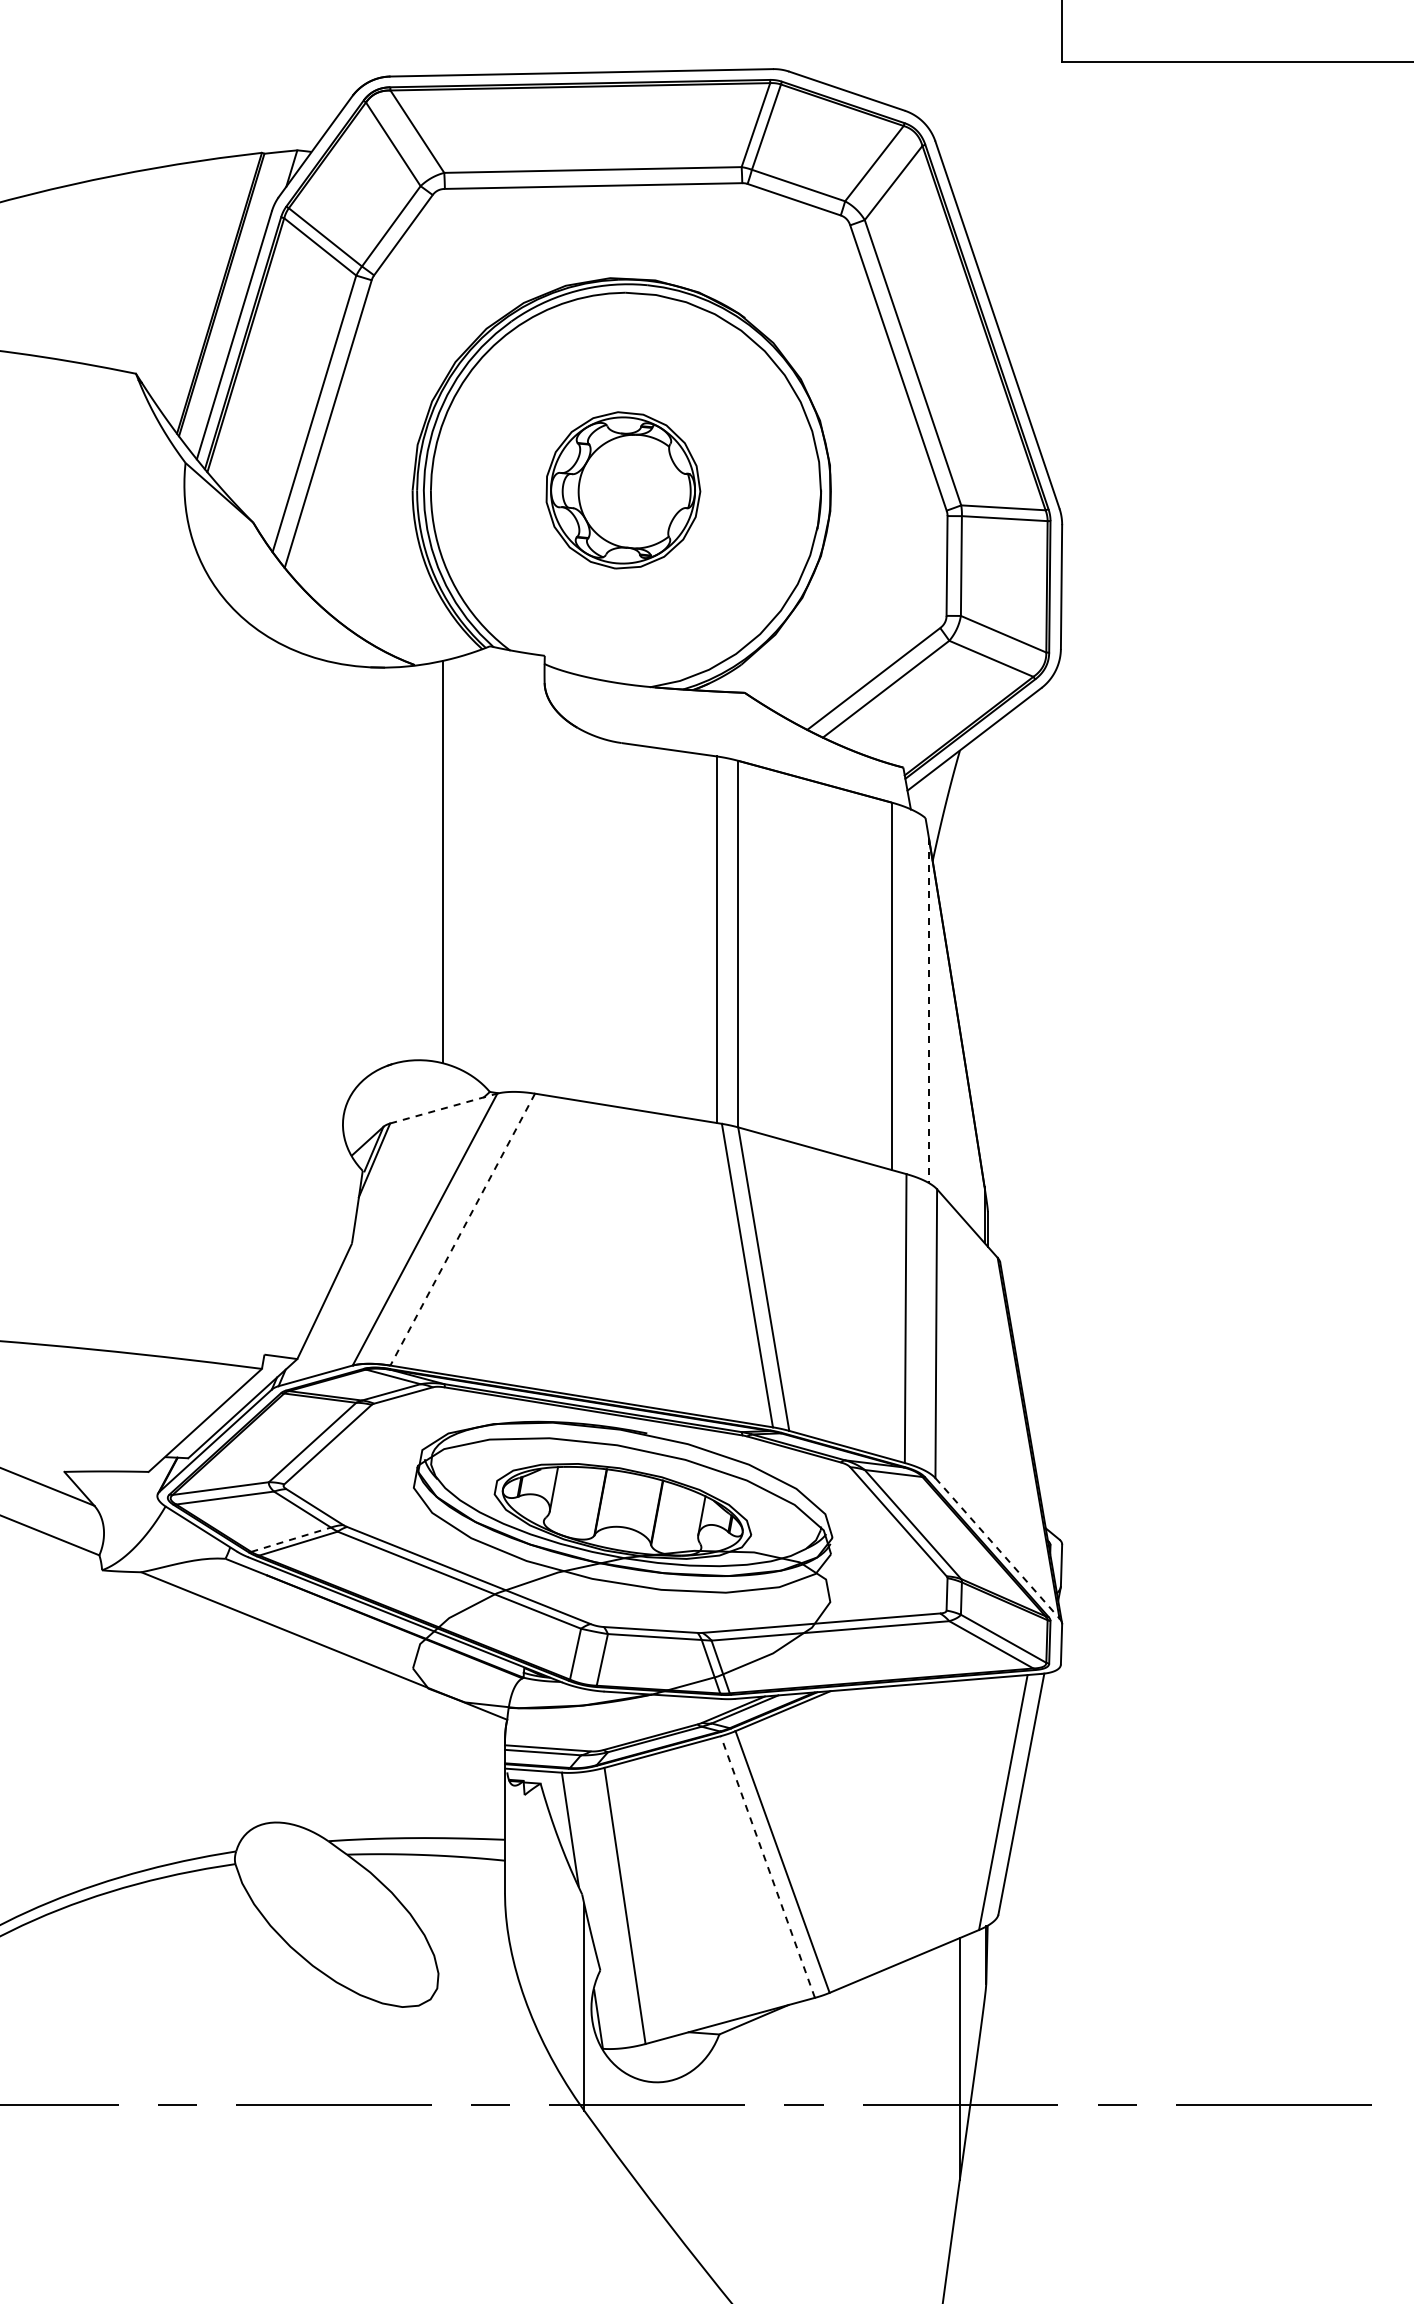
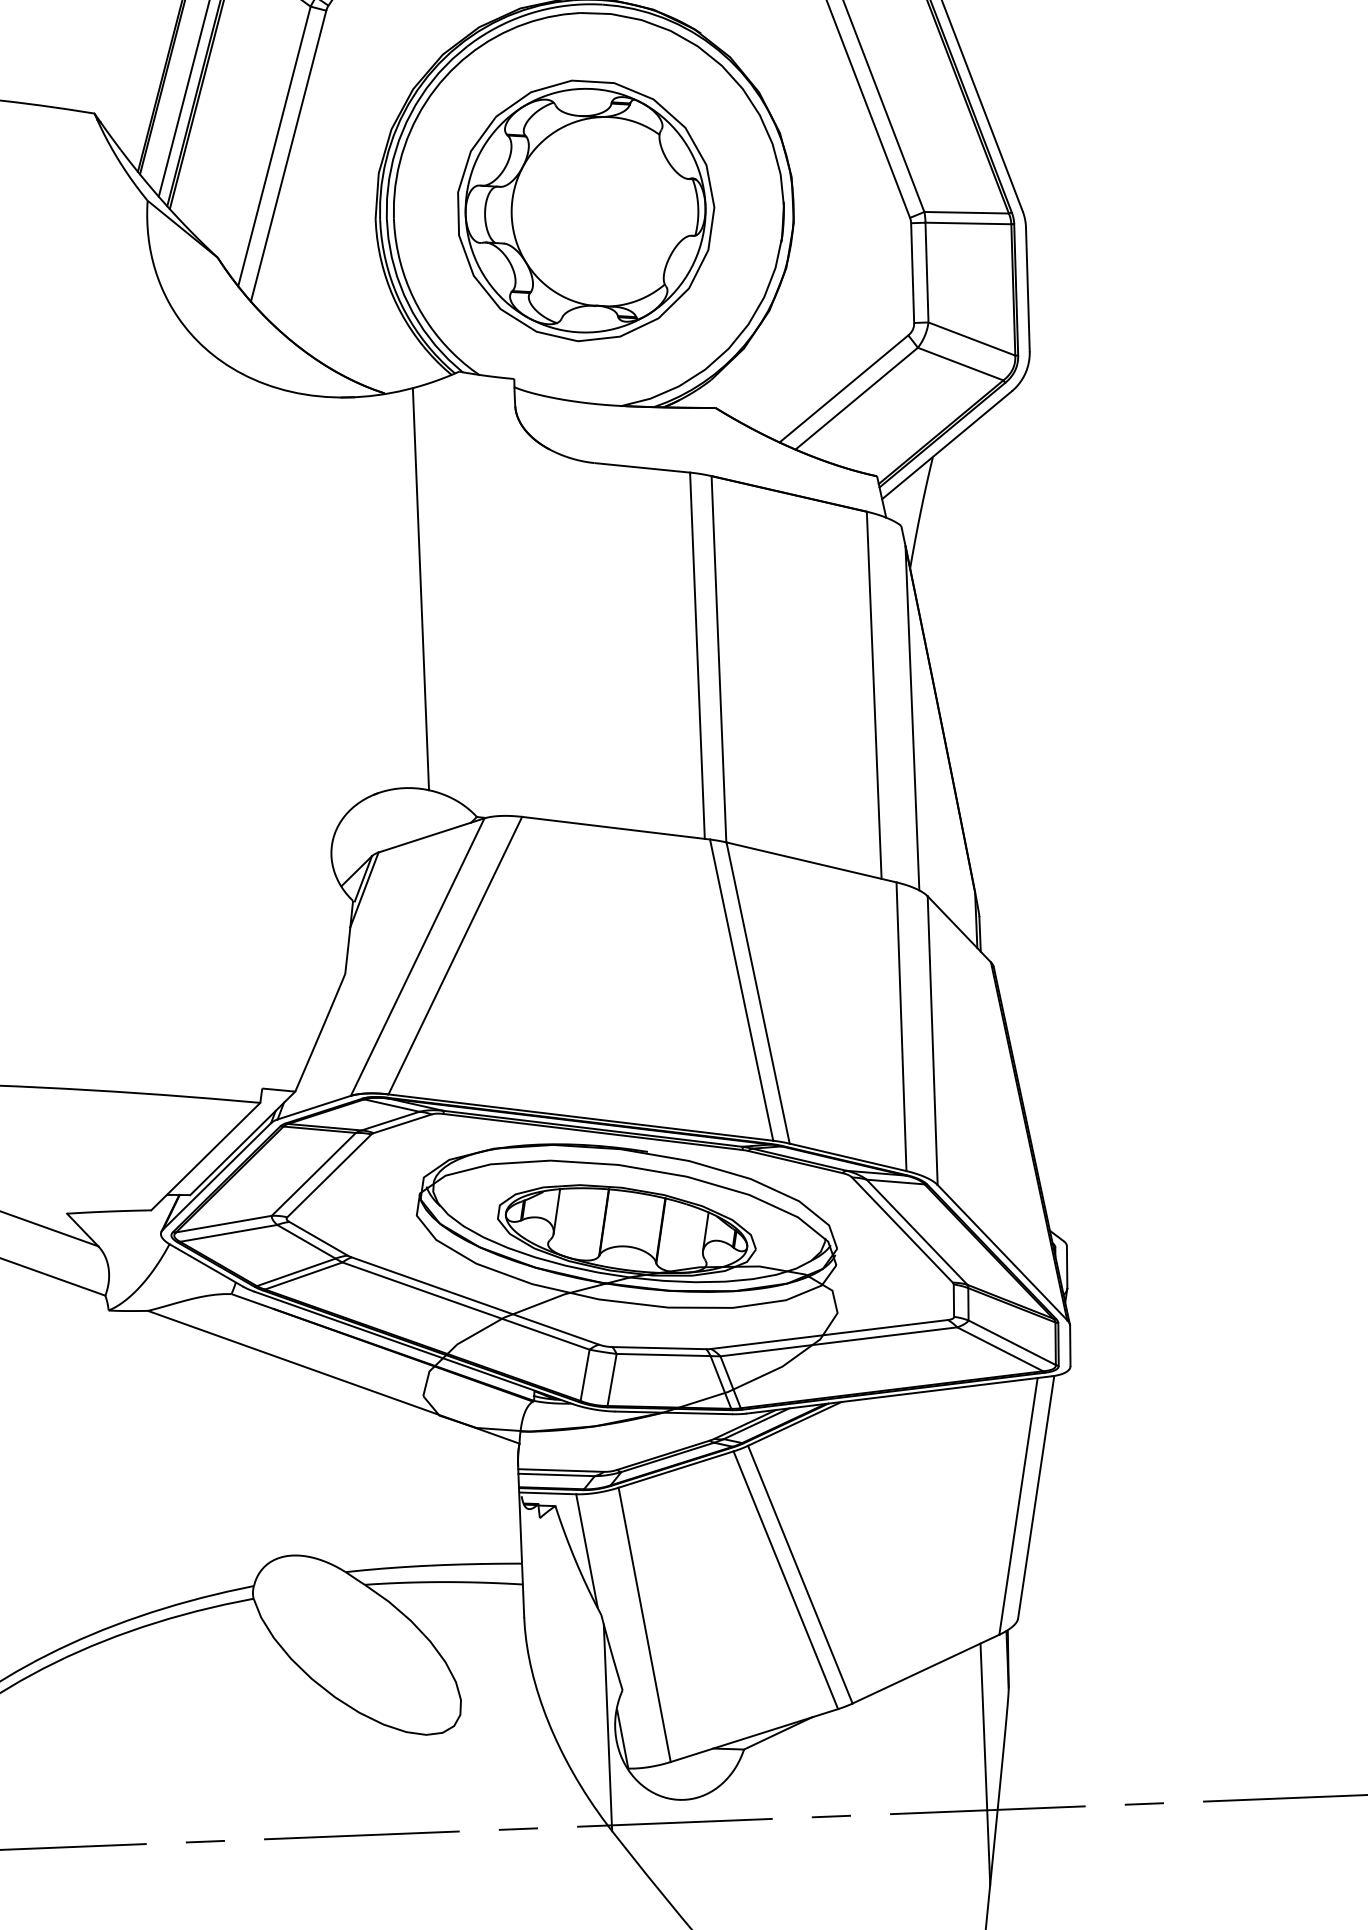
part: (623, 490) -> (586, 210), size x1.67
line: (928, 1011) -> (911, 719), dashed -> solid
line: (443, 1108) -> (431, 835), dashed -> solid
line: (462, 1230) -> (455, 956), dashed -> solid
line: (291, 1539) -> (296, 1272), dashed -> solid
line: (997, 1548) -> (1002, 1252), dashed -> solid
line: (767, 1866) -> (785, 1579), dashed -> solid

